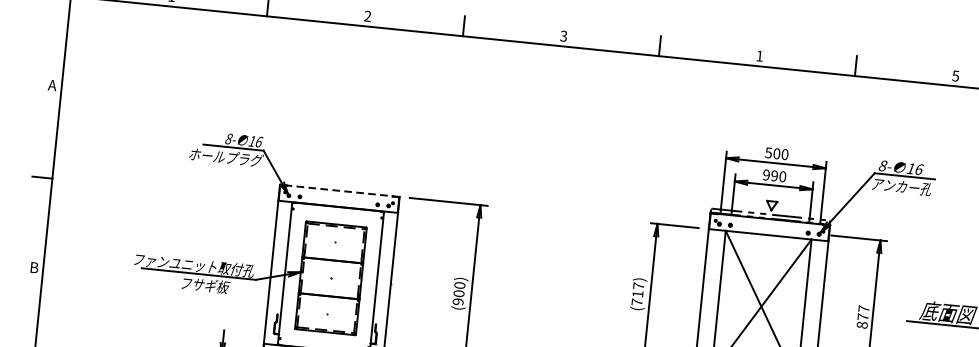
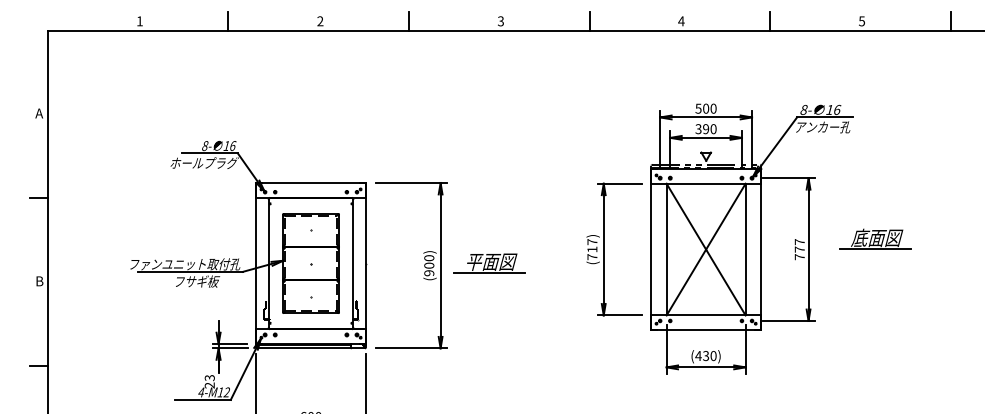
text: (759, 56) -> (681, 21), 1 -> 4
text: (766, 175) -> (698, 129), 990 -> 390
line: (339, 191) -> (310, 183), dashed -> solid
part: (524, 297) -> (489, 263), added
text: (861, 325) -> (799, 257), 877 -> 777

